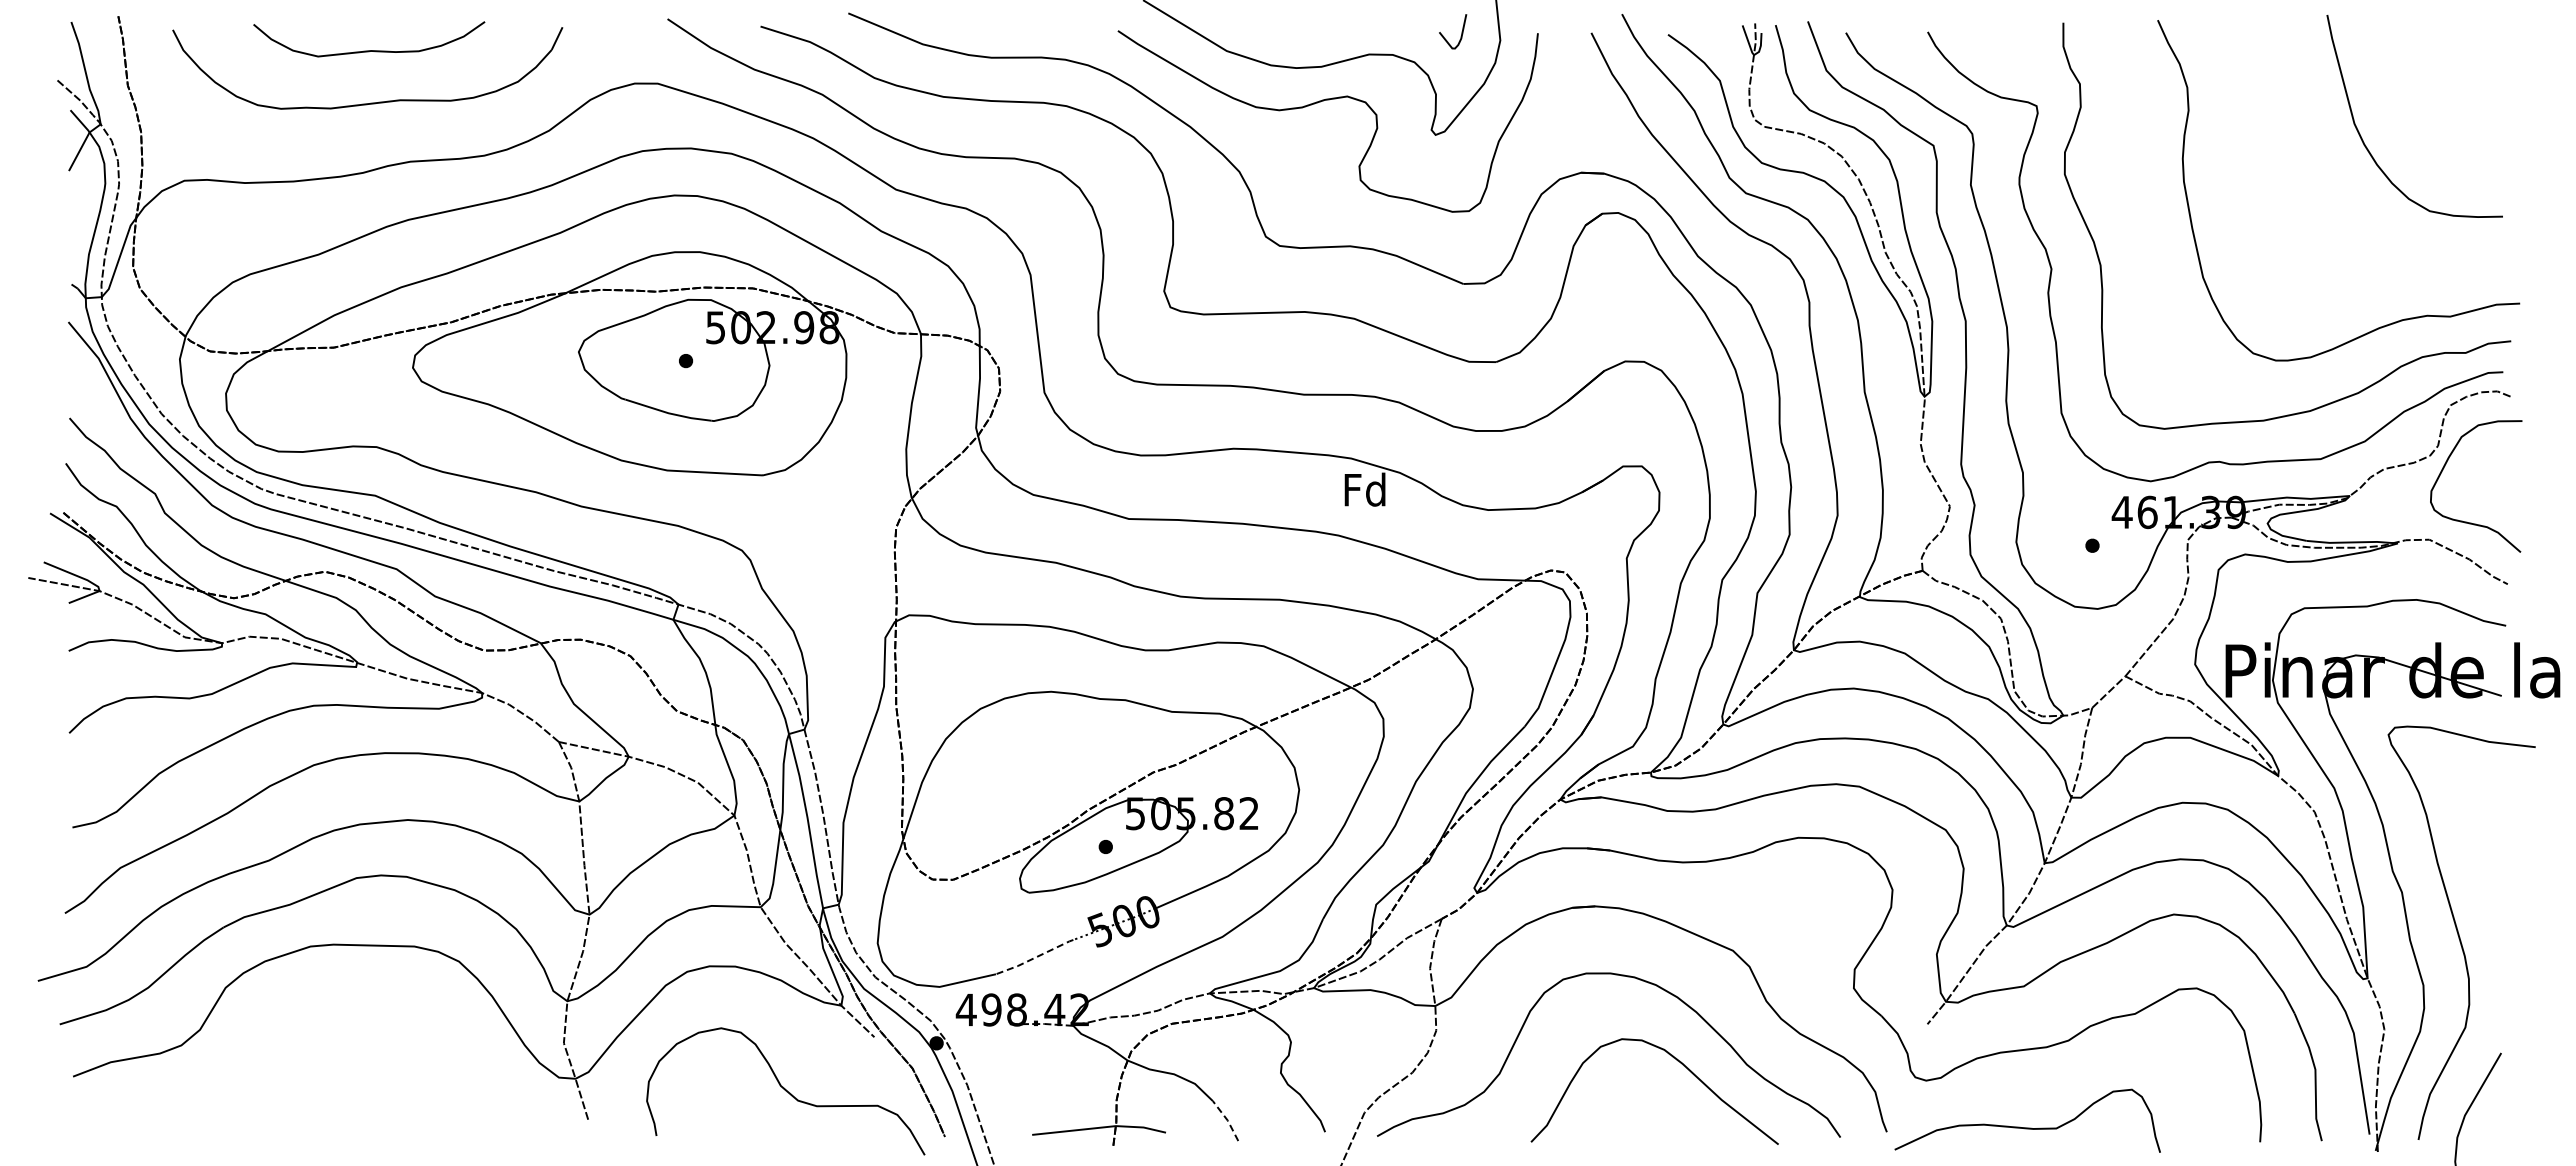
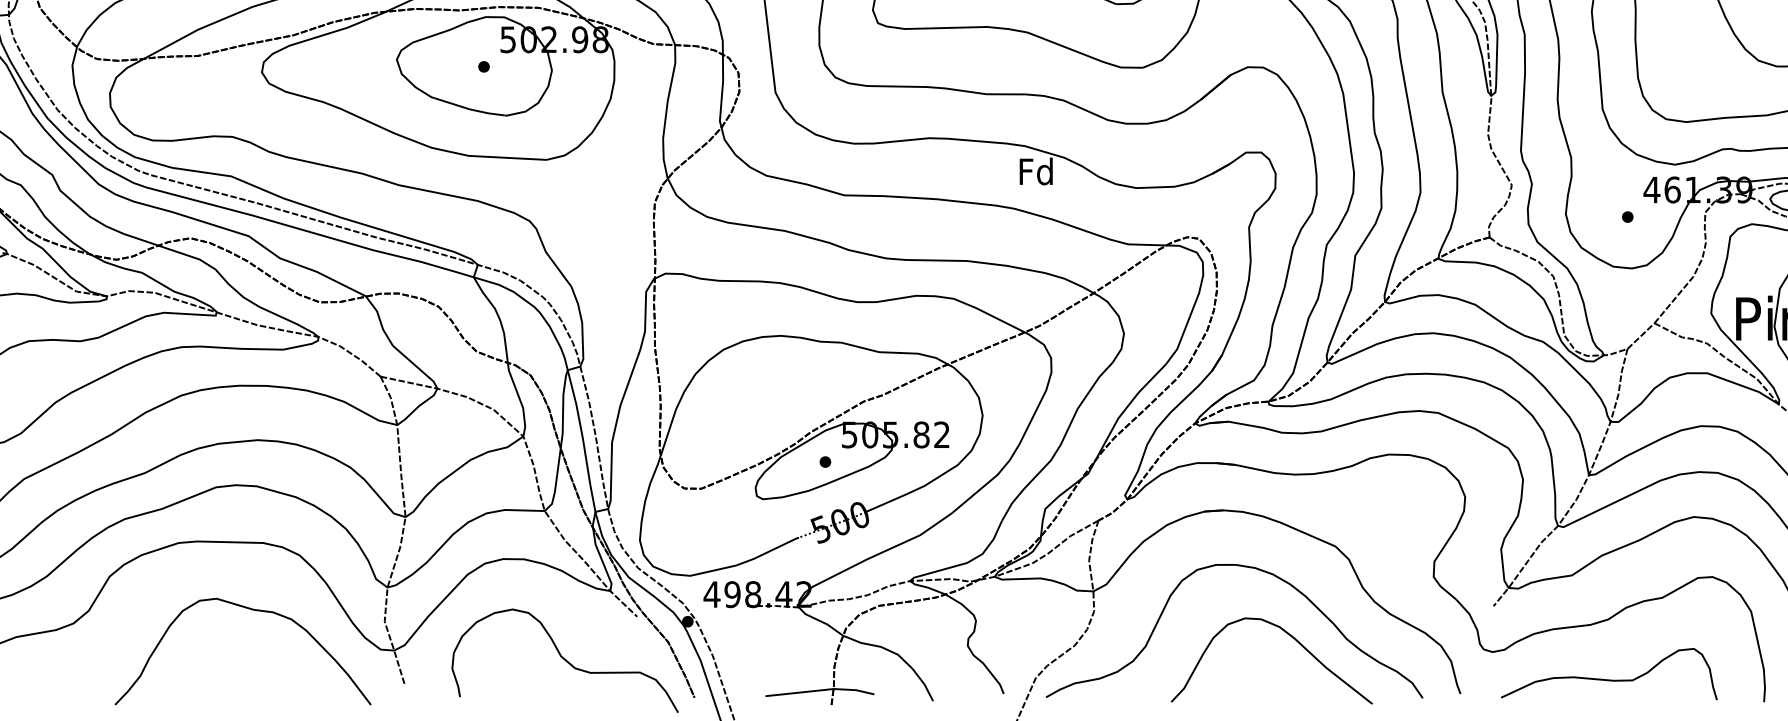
line: (1034, 957) -> (767, 551), dashed -> solid
curve: (401, 1029) -> (252, 610), added
line: (1227, 1119) -> (924, 683), dashed -> solid
curve: (2027, 1127) -> (1609, 679), moved

